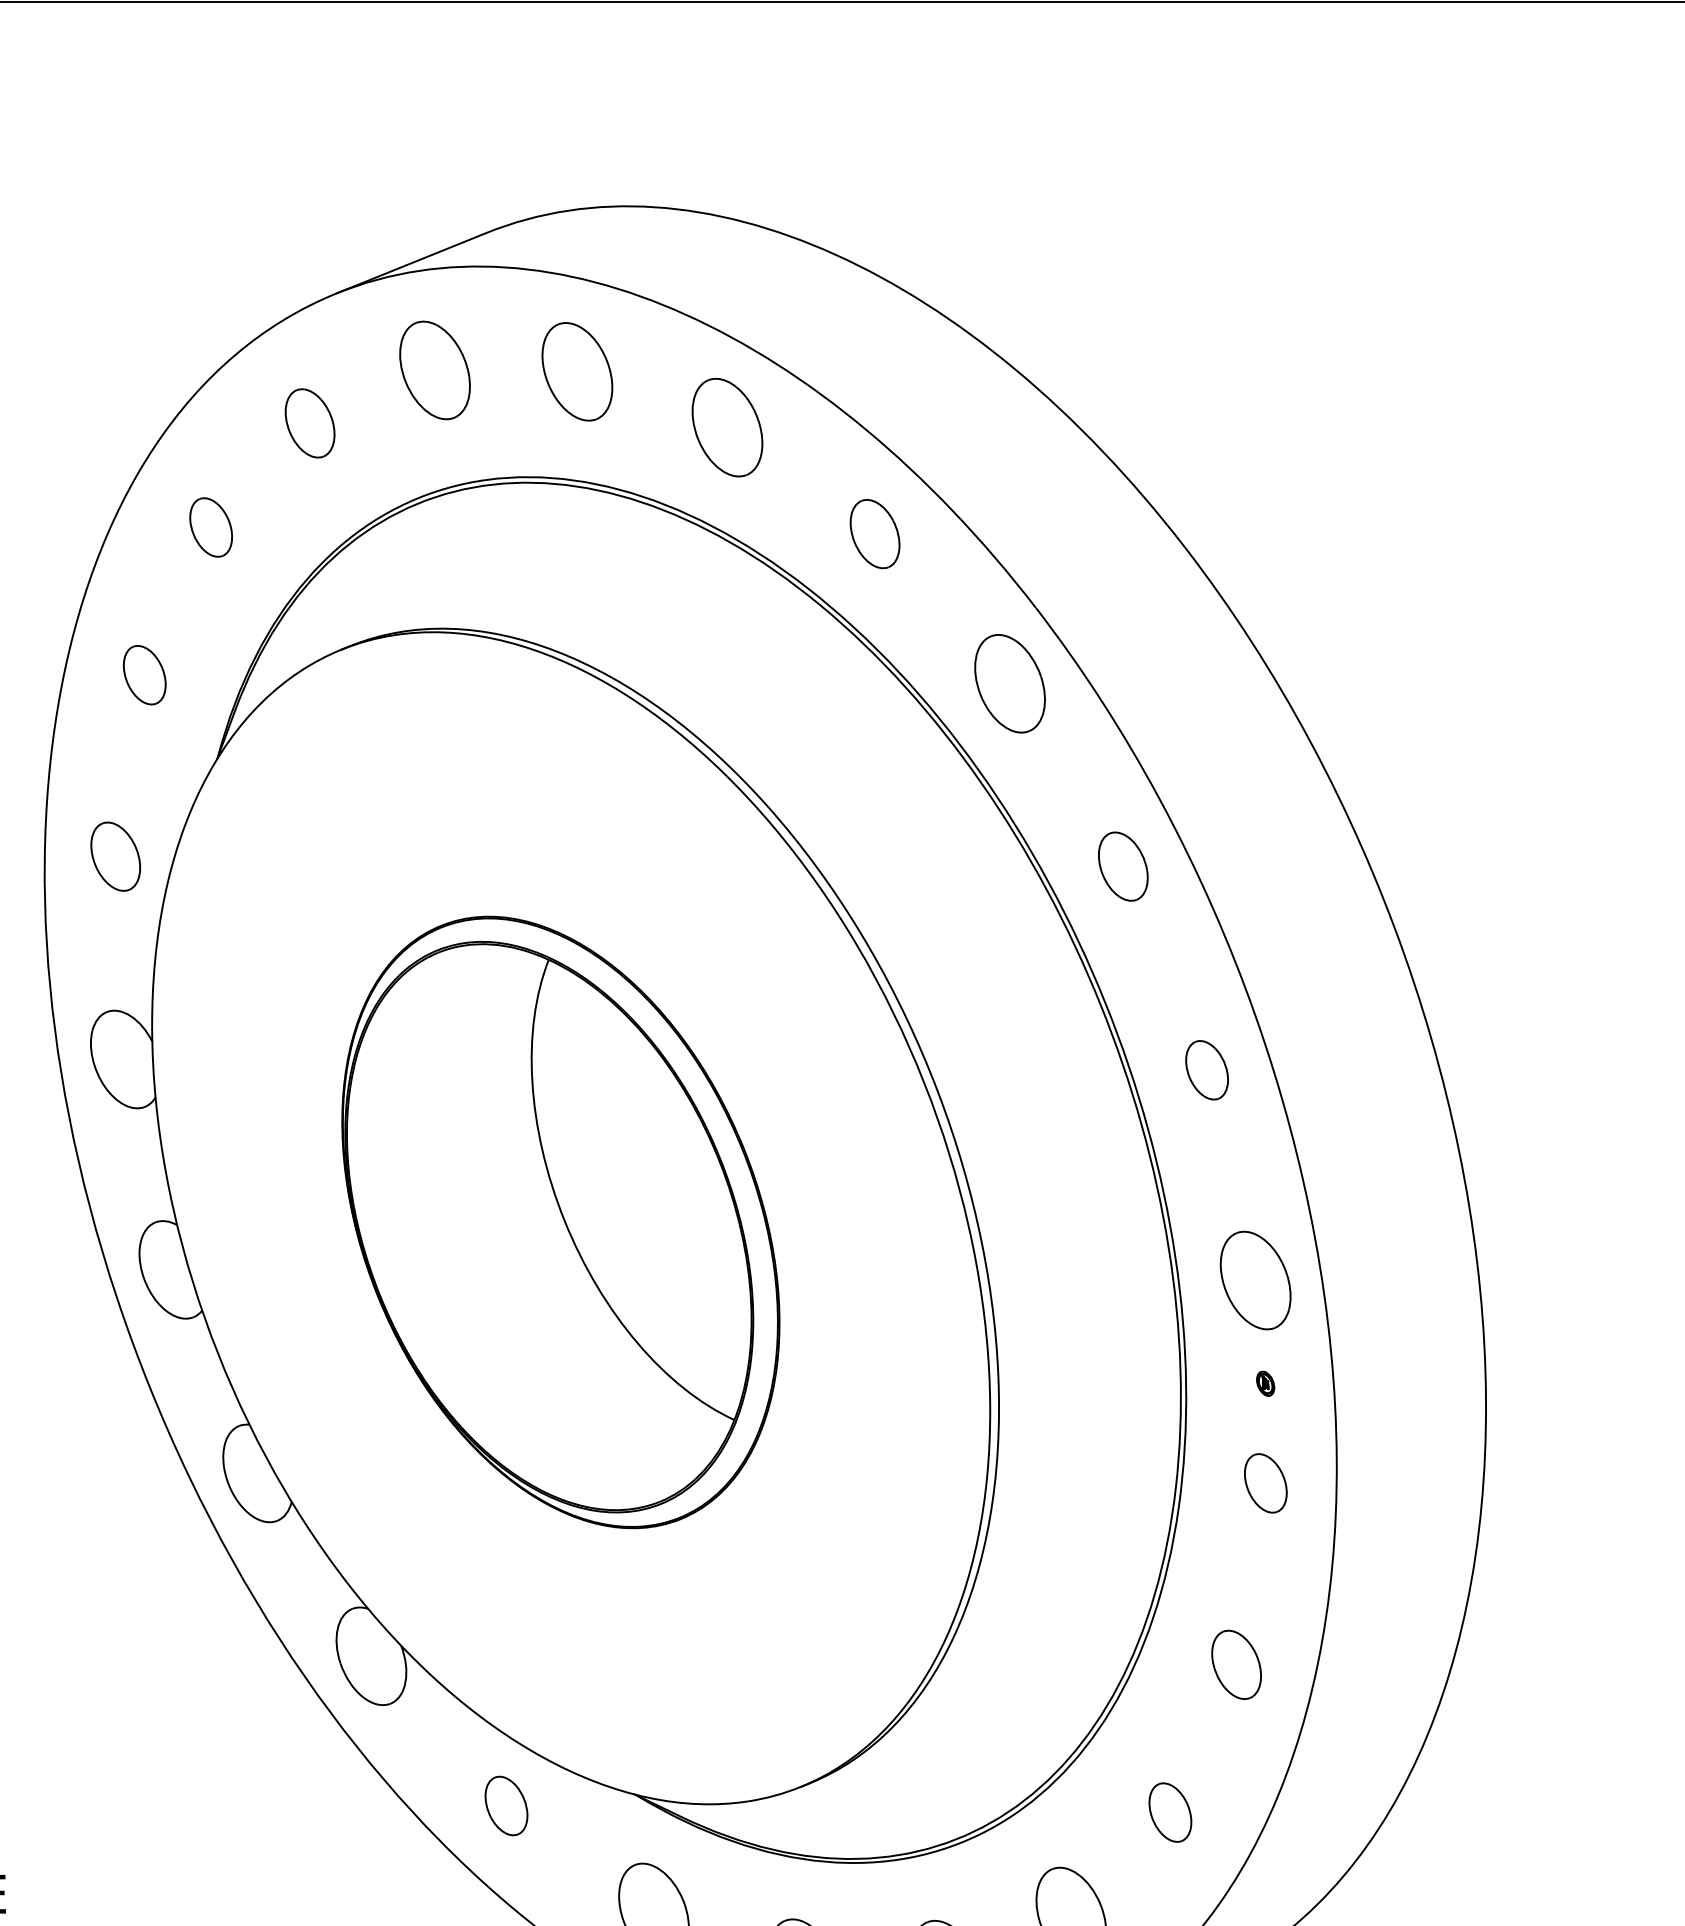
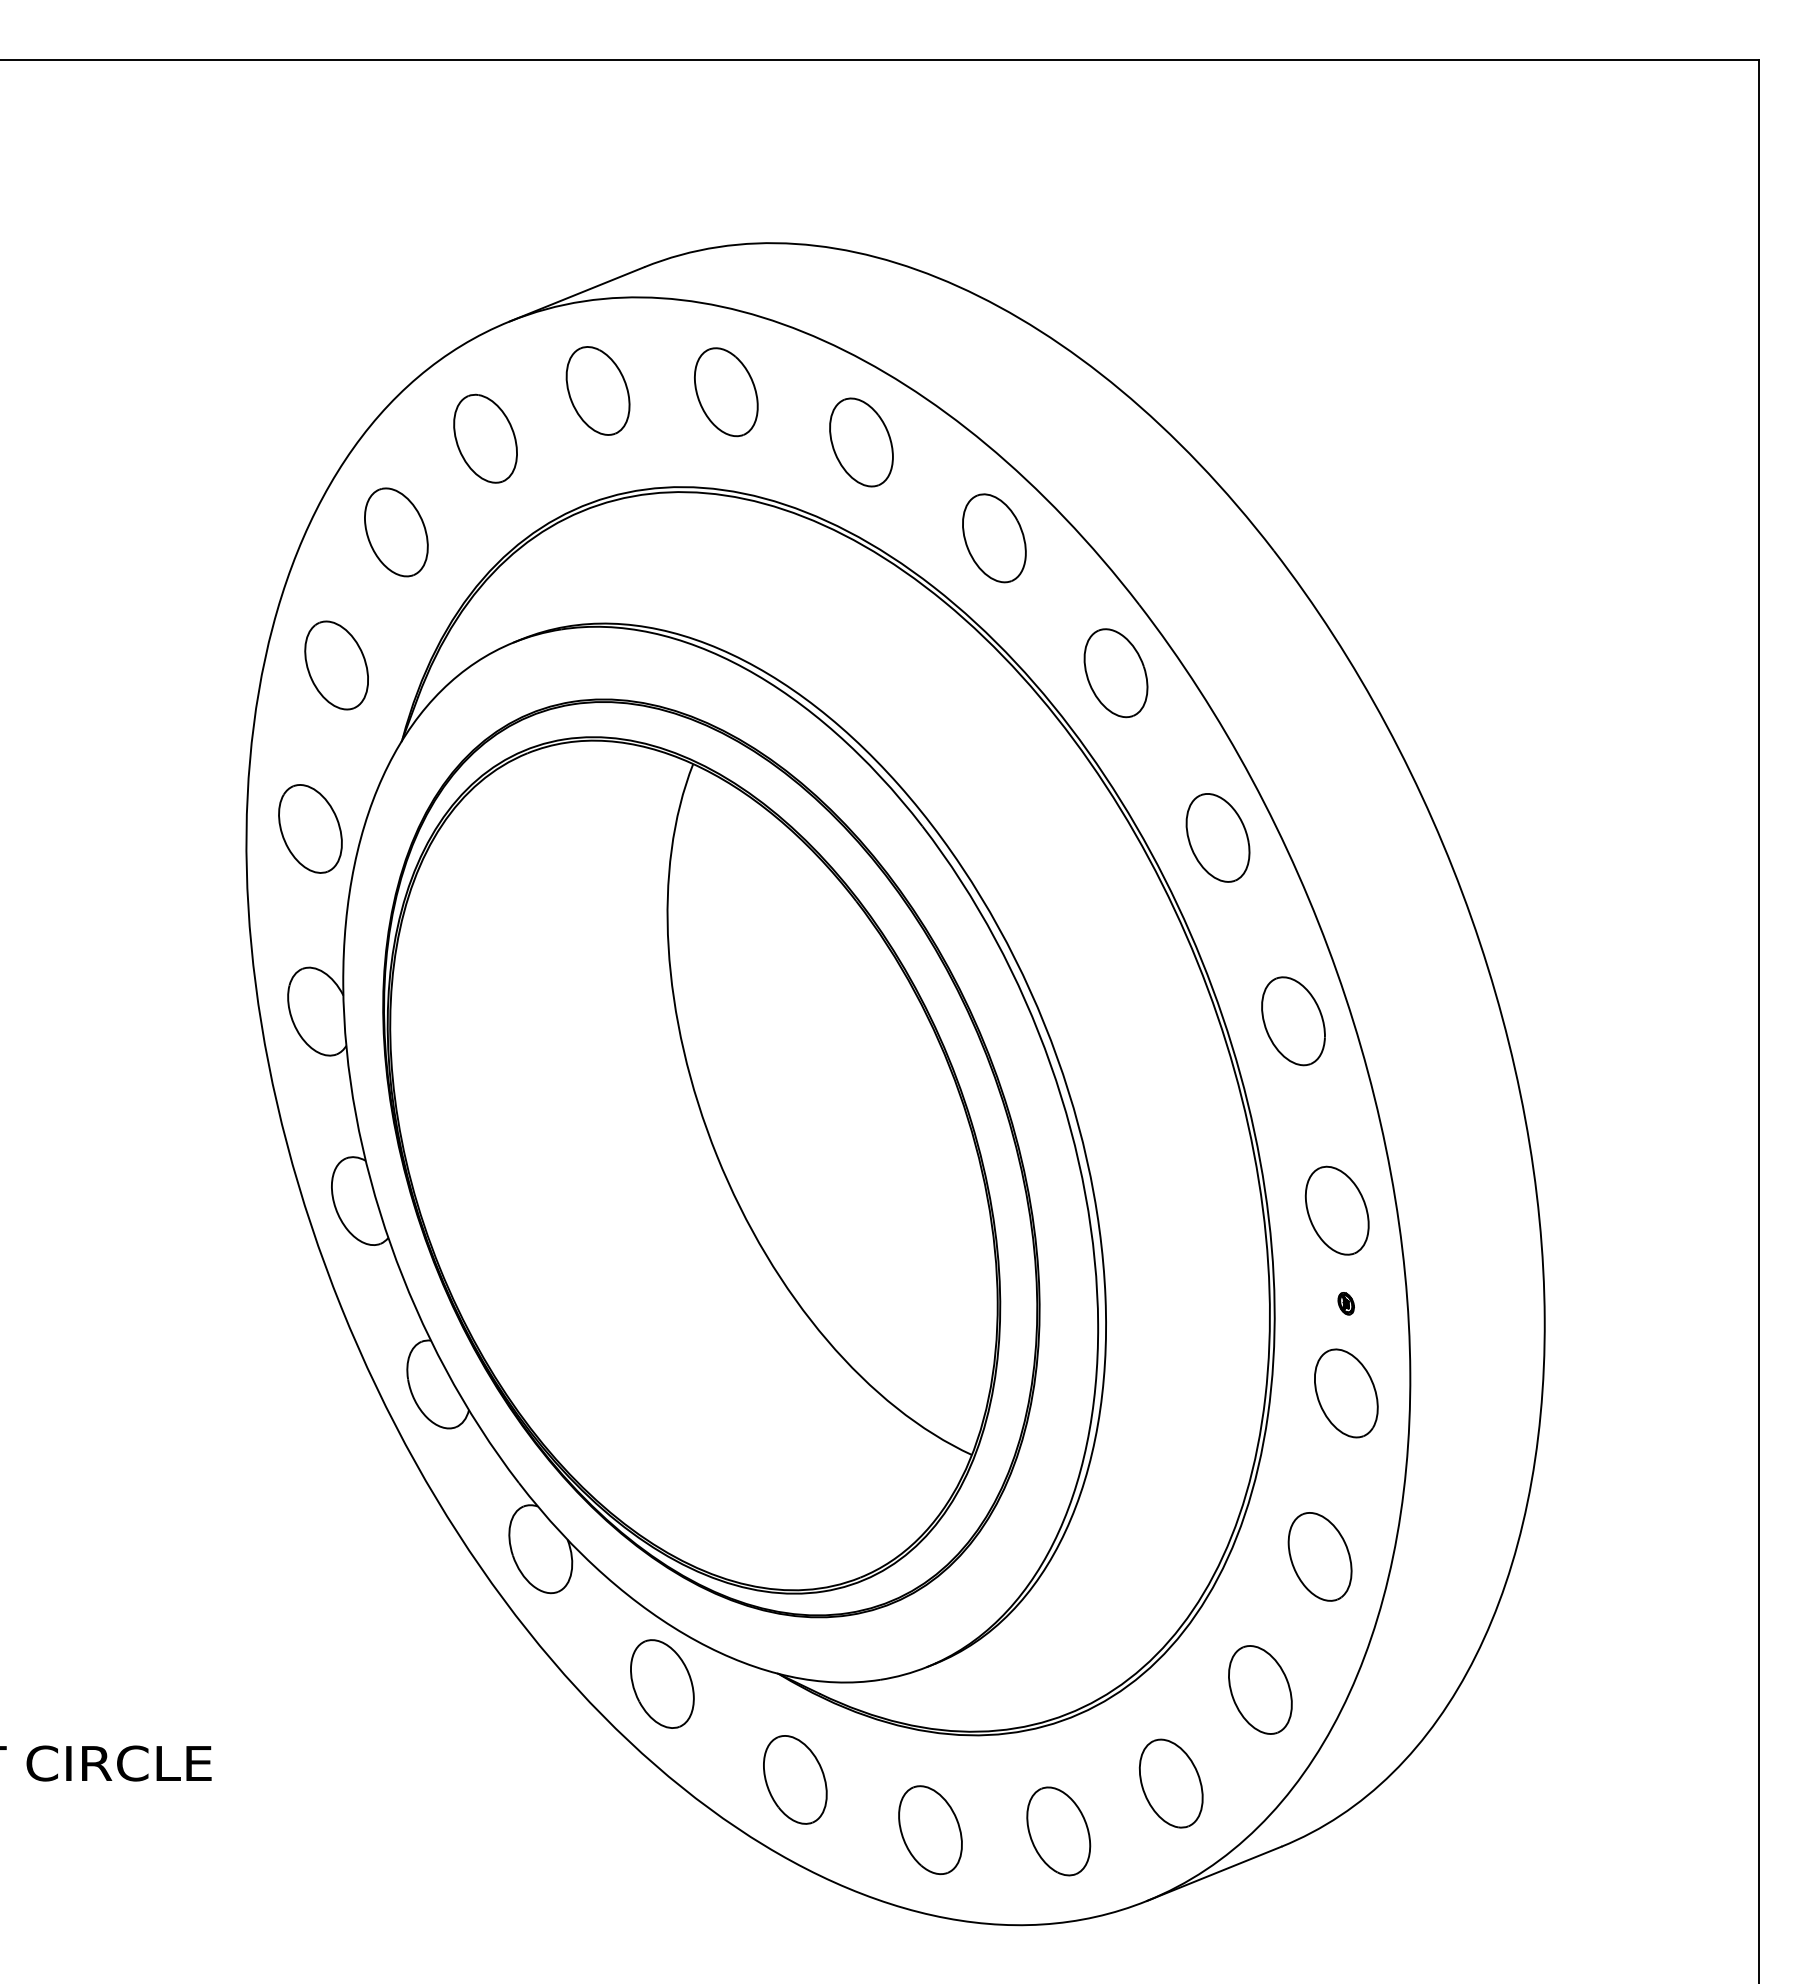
part: (310, 423) -> (485, 438), size x1.43
part: (211, 527) -> (396, 532), size x1.67
part: (875, 534) -> (994, 538), size x1.43
part: (144, 675) -> (336, 665), size x1.67
part: (115, 856) -> (310, 828), size x1.43
part: (1122, 866) -> (1217, 837), size x1.43
part: (1207, 1070) -> (1293, 1021), size x1.67
part: (560, 1222) -> (711, 1158), size x1.67
part: (1265, 1483) -> (1346, 1393), size x1.67
part: (1235, 1664) -> (1319, 1556), size x1.43
part: (506, 1805) -> (662, 1683), size x1.67
part: (1170, 1812) -> (1260, 1689), size x1.67

